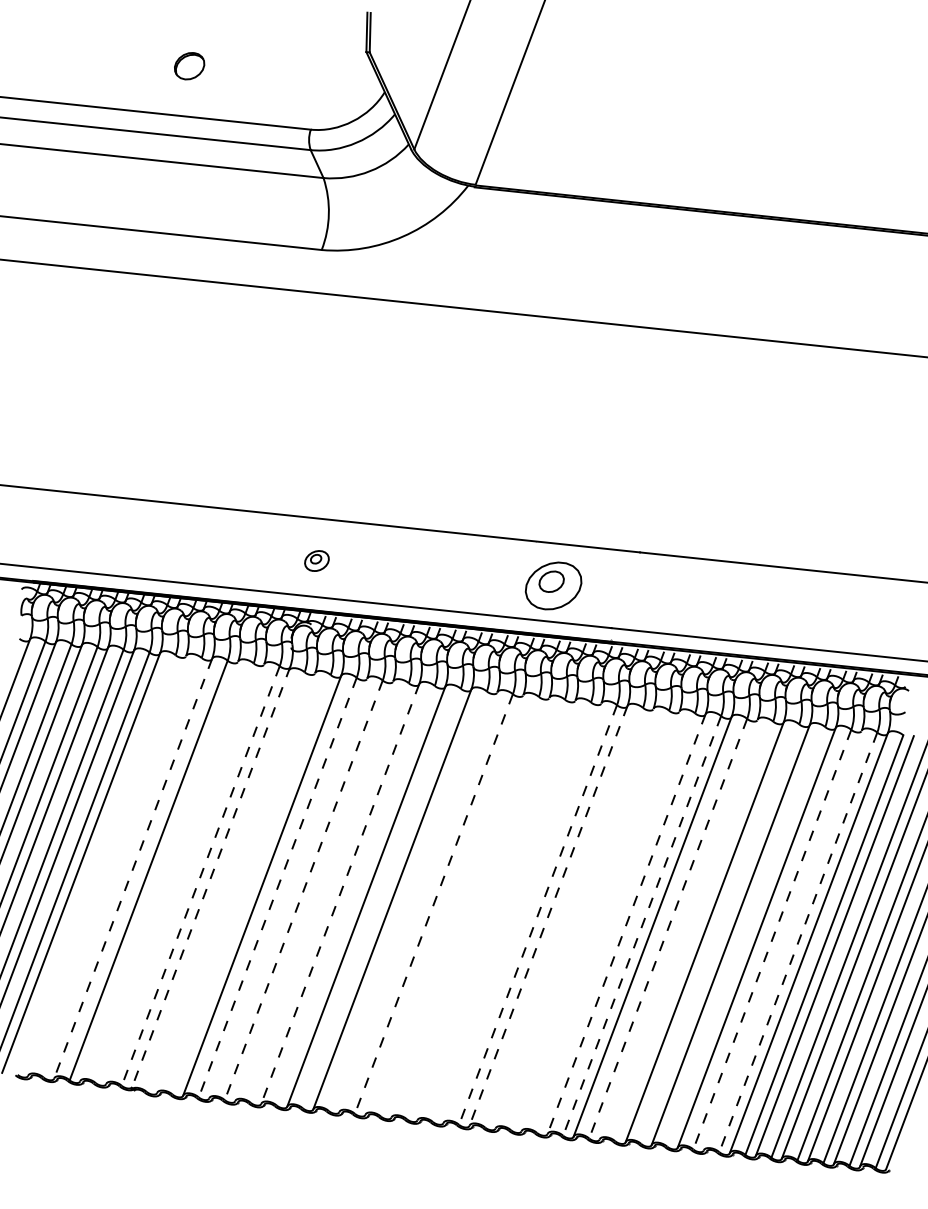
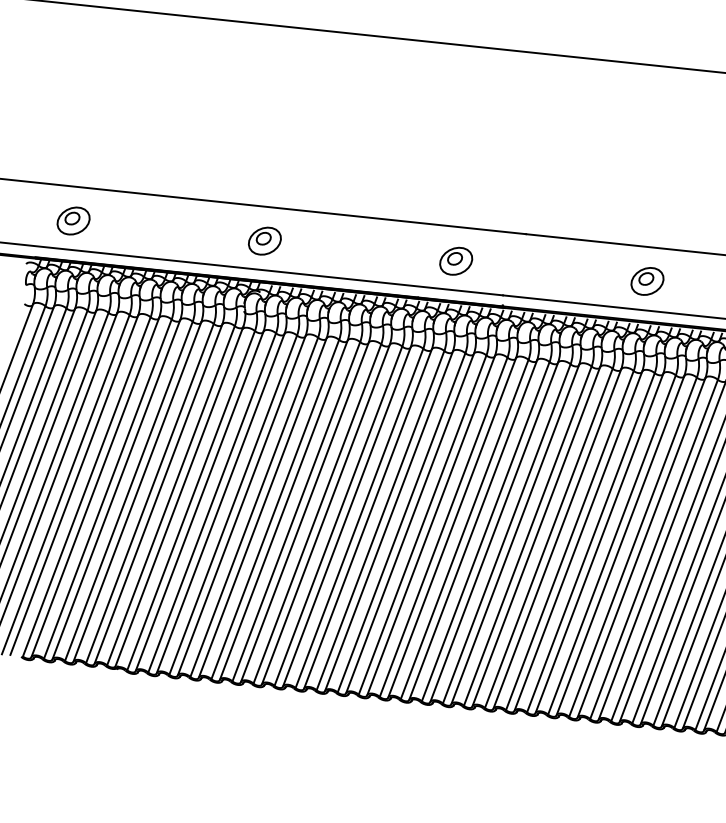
part: (80, 535) -> (73, 220), added
part: (316, 560) -> (264, 240), size x1.67
part: (553, 585) -> (456, 260), size x0.71
part: (789, 610) -> (646, 281), added
line: (96, 864) -> (86, 486), added
line: (107, 865) -> (95, 487), added
line: (122, 867) -> (107, 488), added
line: (133, 869) -> (116, 490), dashed -> solid
line: (159, 871) -> (137, 492), added
line: (174, 873) -> (149, 493), added
line: (185, 873) -> (158, 493), added
line: (200, 876) -> (170, 496), dashed -> solid
line: (211, 877) -> (179, 496), dashed -> solid
line: (225, 881) -> (190, 500), added
line: (236, 882) -> (199, 501), added
line: (251, 884) -> (211, 502), added
line: (277, 888) -> (233, 505), dashed -> solid
line: (288, 888) -> (241, 505), added
line: (303, 890) -> (254, 507), dashed -> solid
line: (314, 890) -> (262, 507), added
line: (329, 892) -> (275, 509), added
line: (340, 894) -> (283, 510), dashed -> solid
line: (355, 895) -> (296, 511), added
line: (381, 898) -> (317, 513), added
line: (407, 901) -> (338, 516), added
line: (418, 901) -> (346, 516), added
line: (433, 904) -> (359, 518), dashed -> solid
line: (444, 904) -> (368, 518), added
line: (459, 906) -> (380, 520), added
line: (470, 907) -> (389, 521), added
line: (485, 909) -> (401, 522), added
line: (496, 910) -> (410, 523), added
line: (512, 912) -> (422, 525), added
line: (522, 912) -> (431, 525), added
line: (537, 915) -> (443, 527), dashed -> solid
line: (548, 916) -> (452, 528), dashed -> solid
line: (564, 917) -> (465, 529), added
line: (574, 918) -> (473, 530), added
line: (590, 920) -> (486, 531), added
line: (600, 921) -> (494, 532), added
line: (616, 923) -> (507, 534), added
line: (626, 924) -> (515, 534), dashed -> solid
line: (642, 926) -> (528, 536), dashed -> solid
line: (668, 929) -> (549, 539), dashed -> solid
line: (678, 929) -> (557, 539), added
line: (694, 931) -> (570, 540), added
line: (720, 933) -> (591, 542), added
line: (746, 936) -> (612, 544), added
line: (772, 940) -> (633, 547), dashed -> solid
line: (782, 940) -> (641, 547), added
line: (798, 942) -> (654, 549), dashed -> solid

